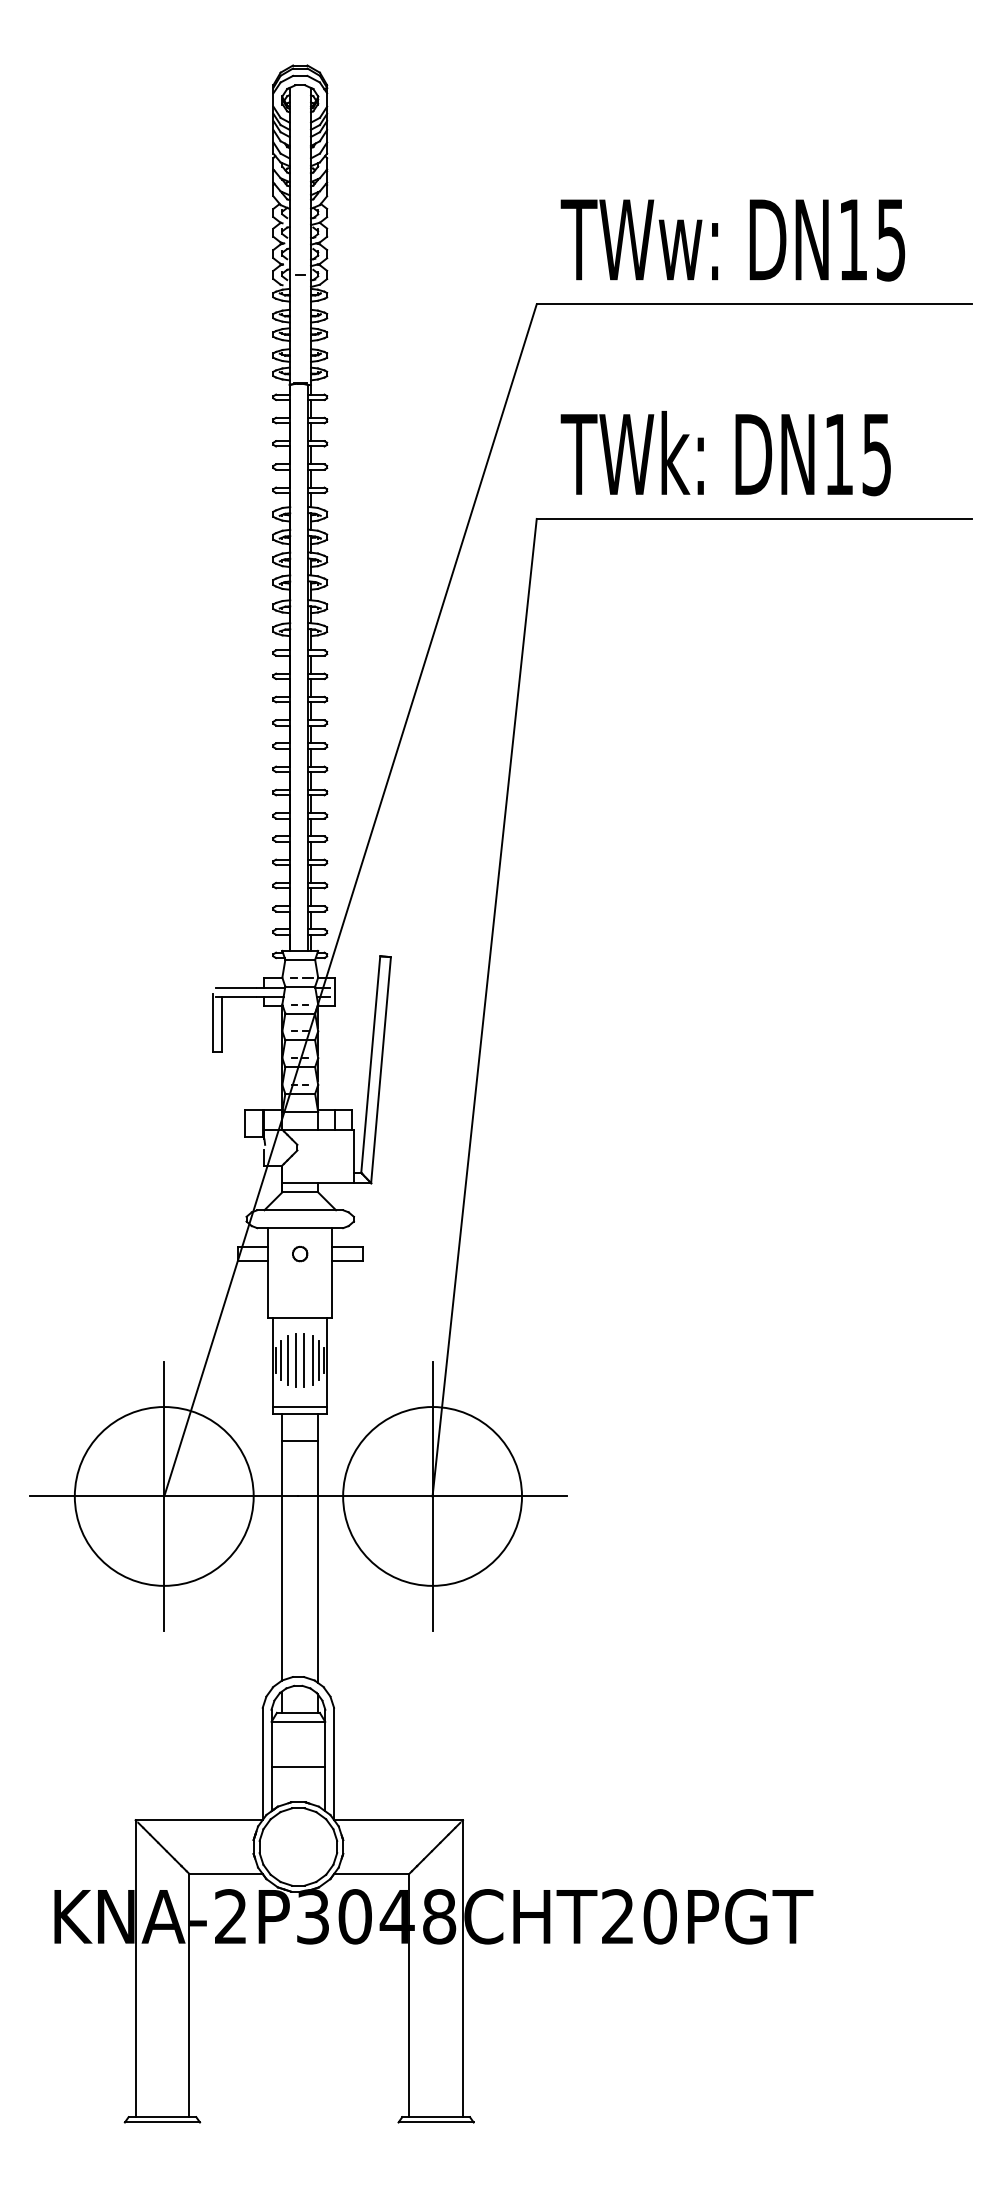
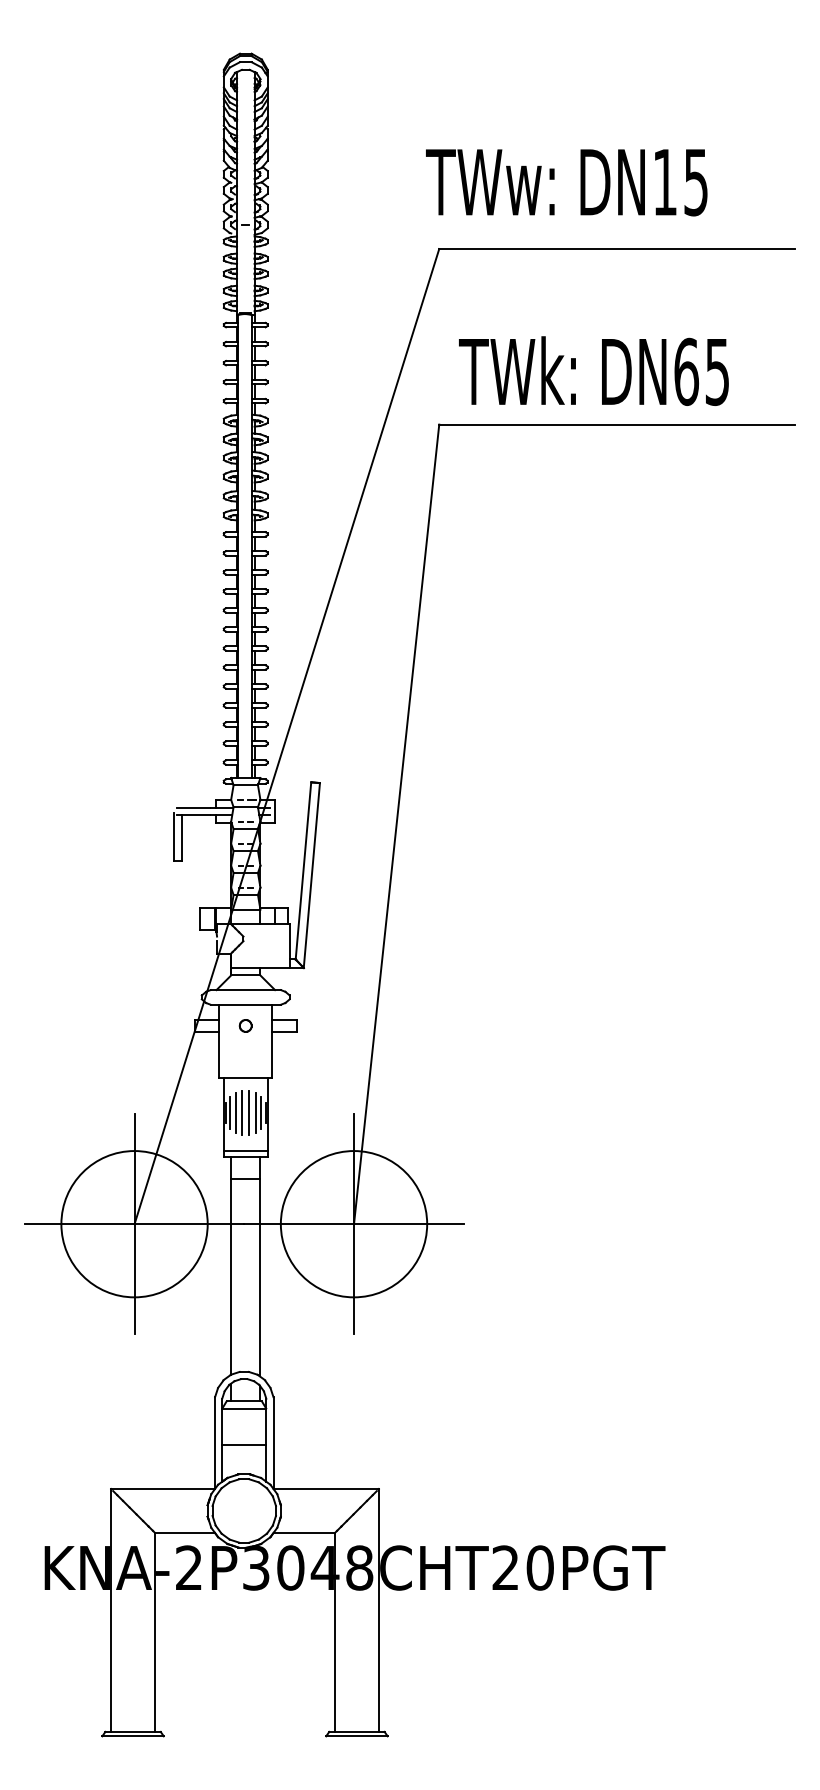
text: (732, 240) -> (566, 182), moved
text: (839, 454) -> (686, 371), DN15 -> DN65

